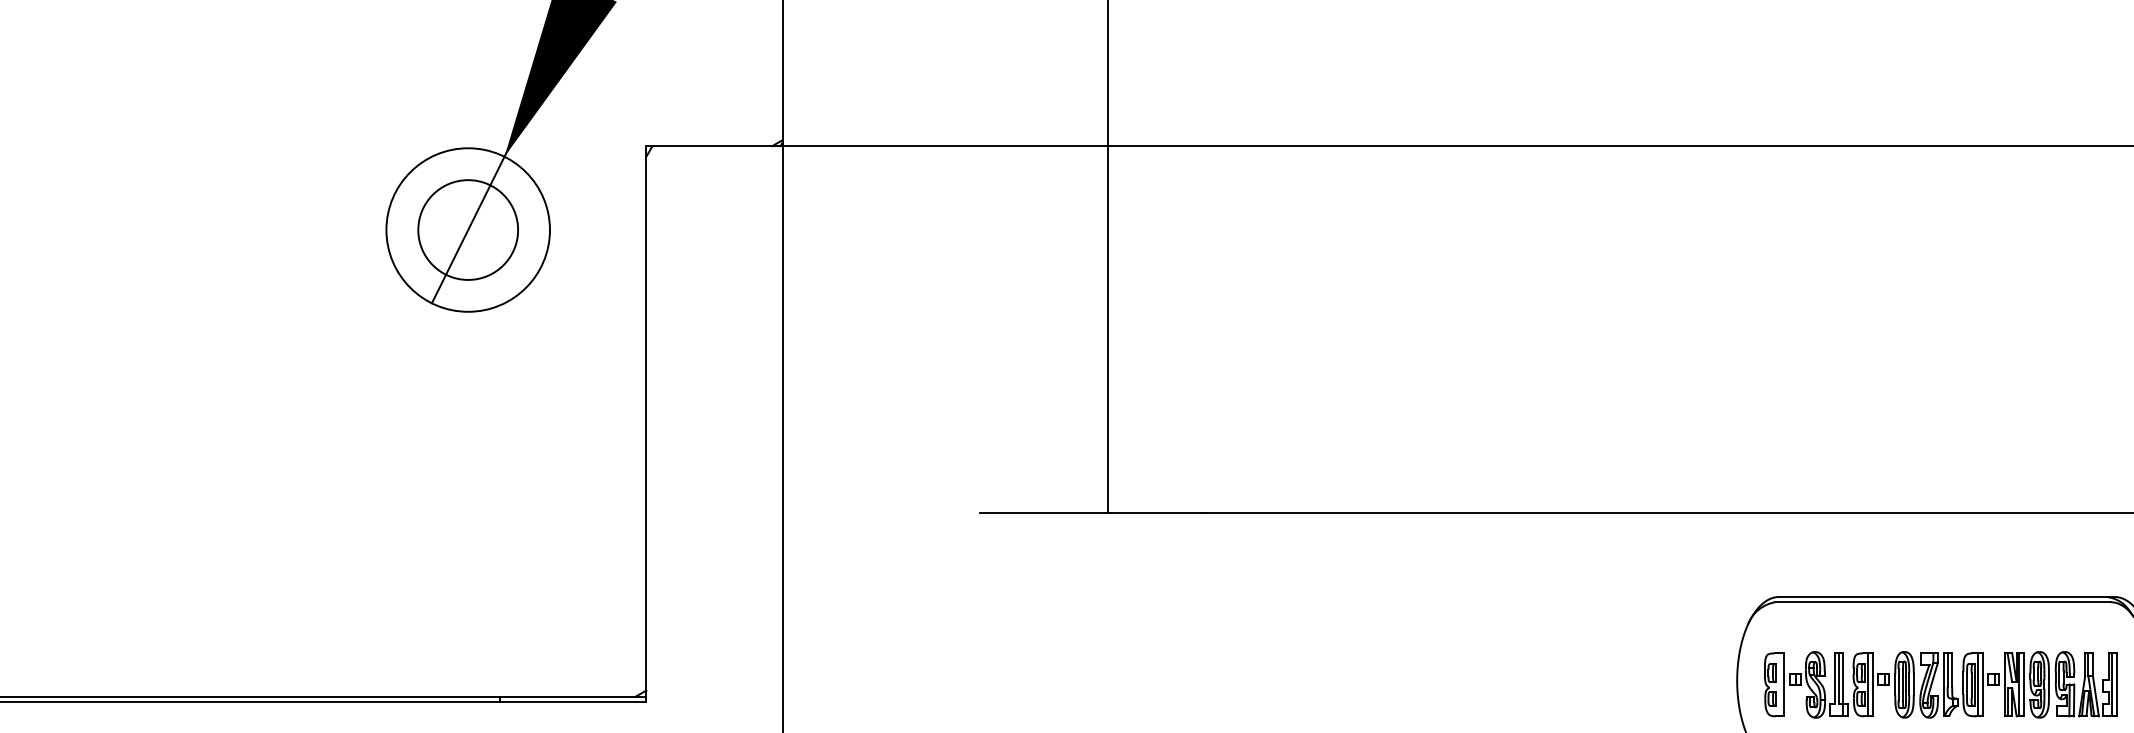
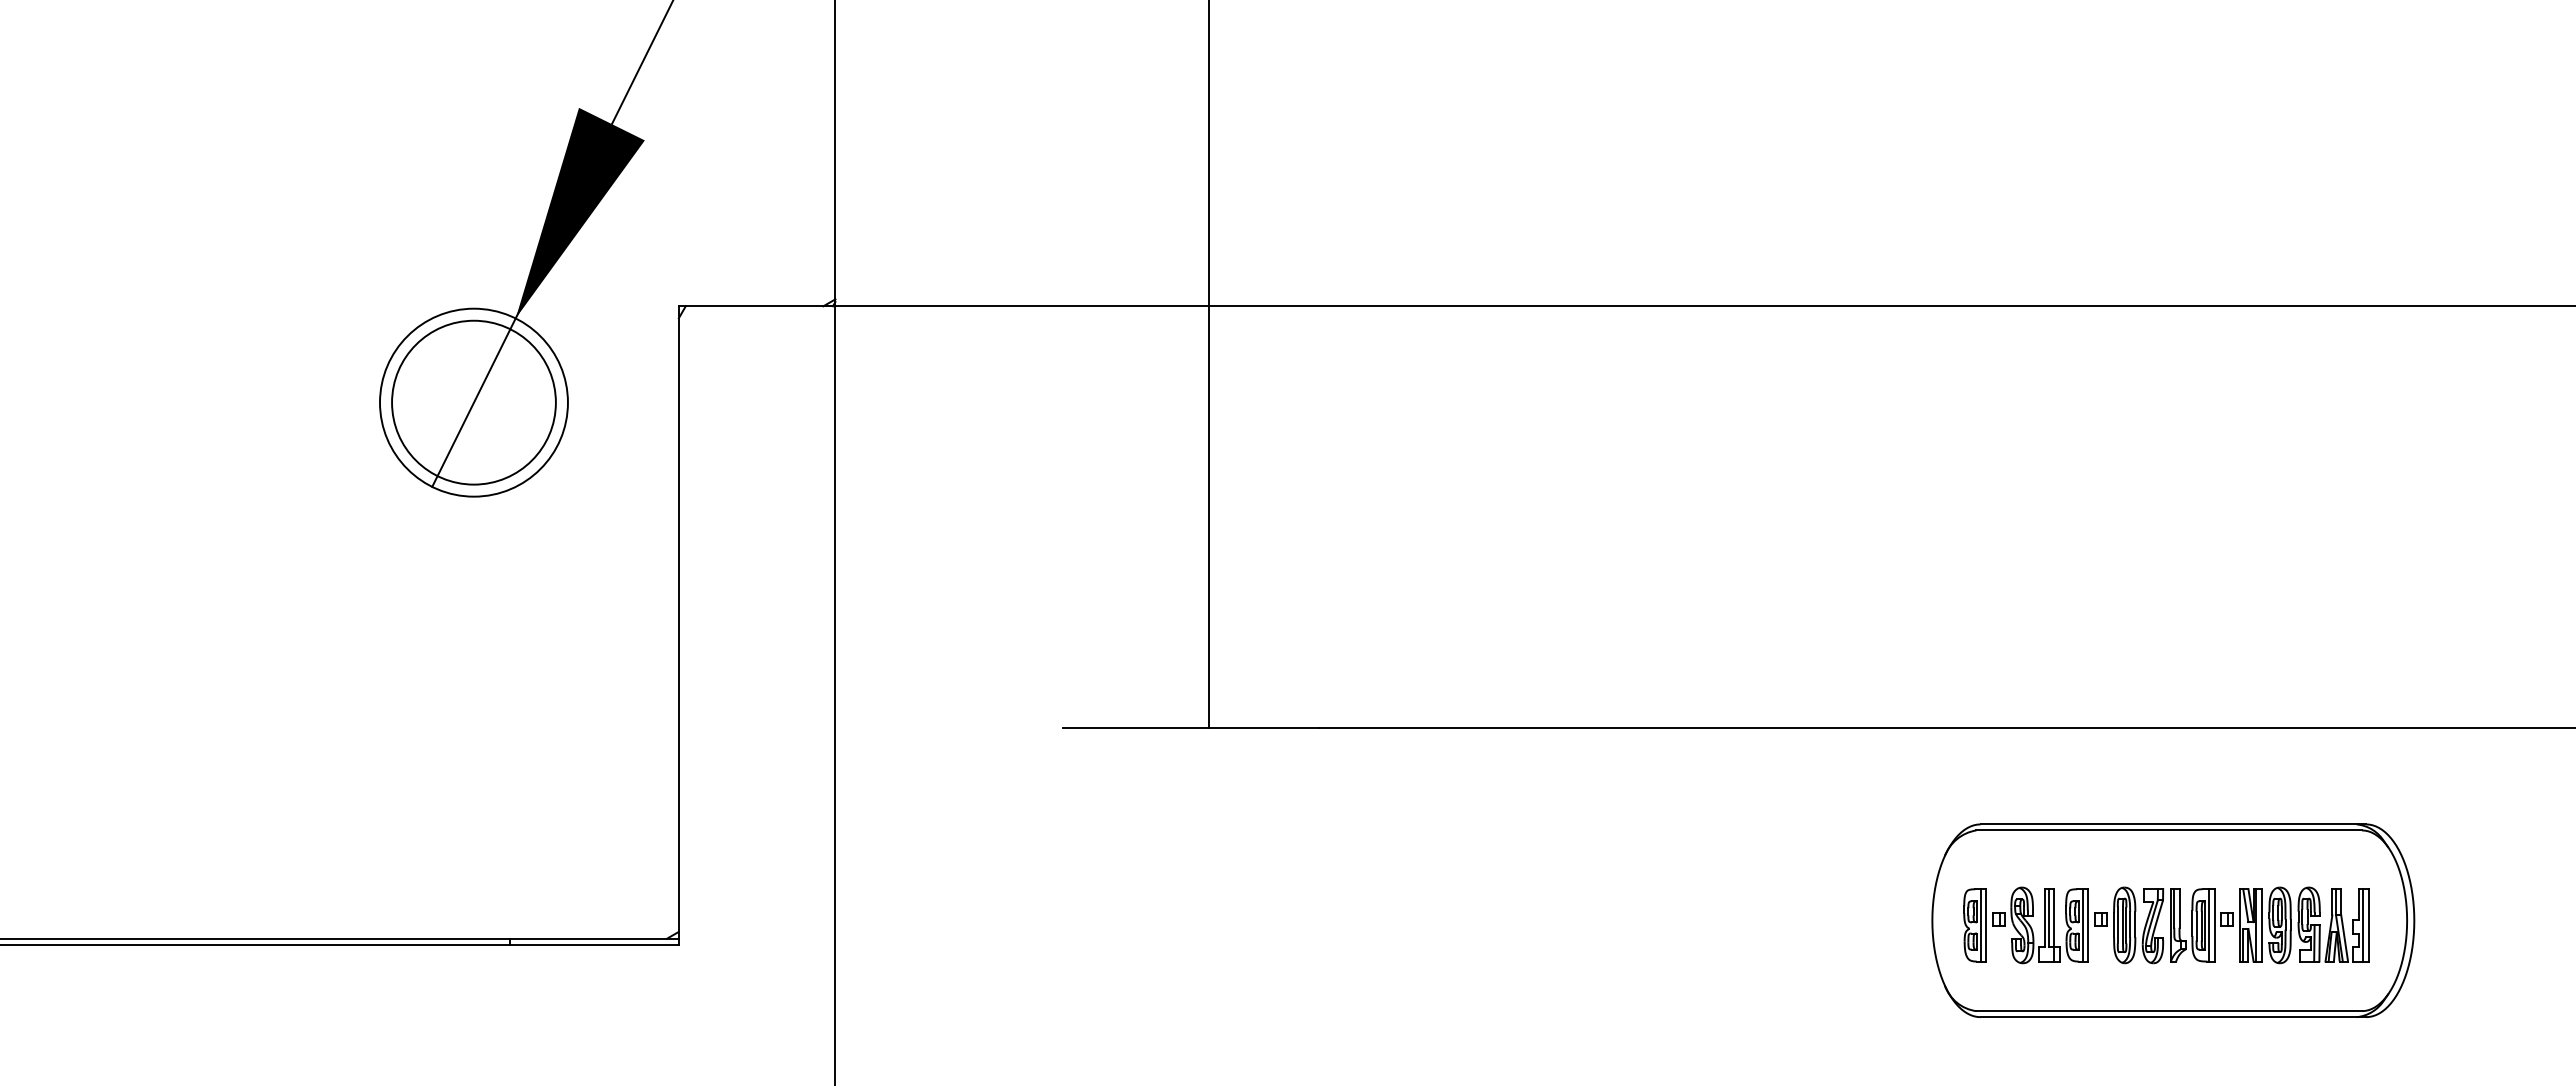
circle: (467, 229) -> (473, 402), size x1.43
line: (1779, 684) -> (1981, 925), added

